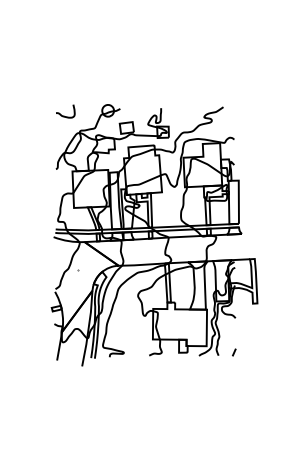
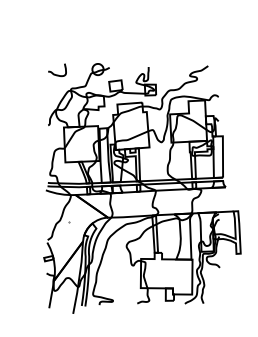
line: (234, 352) -> (218, 300), removed

